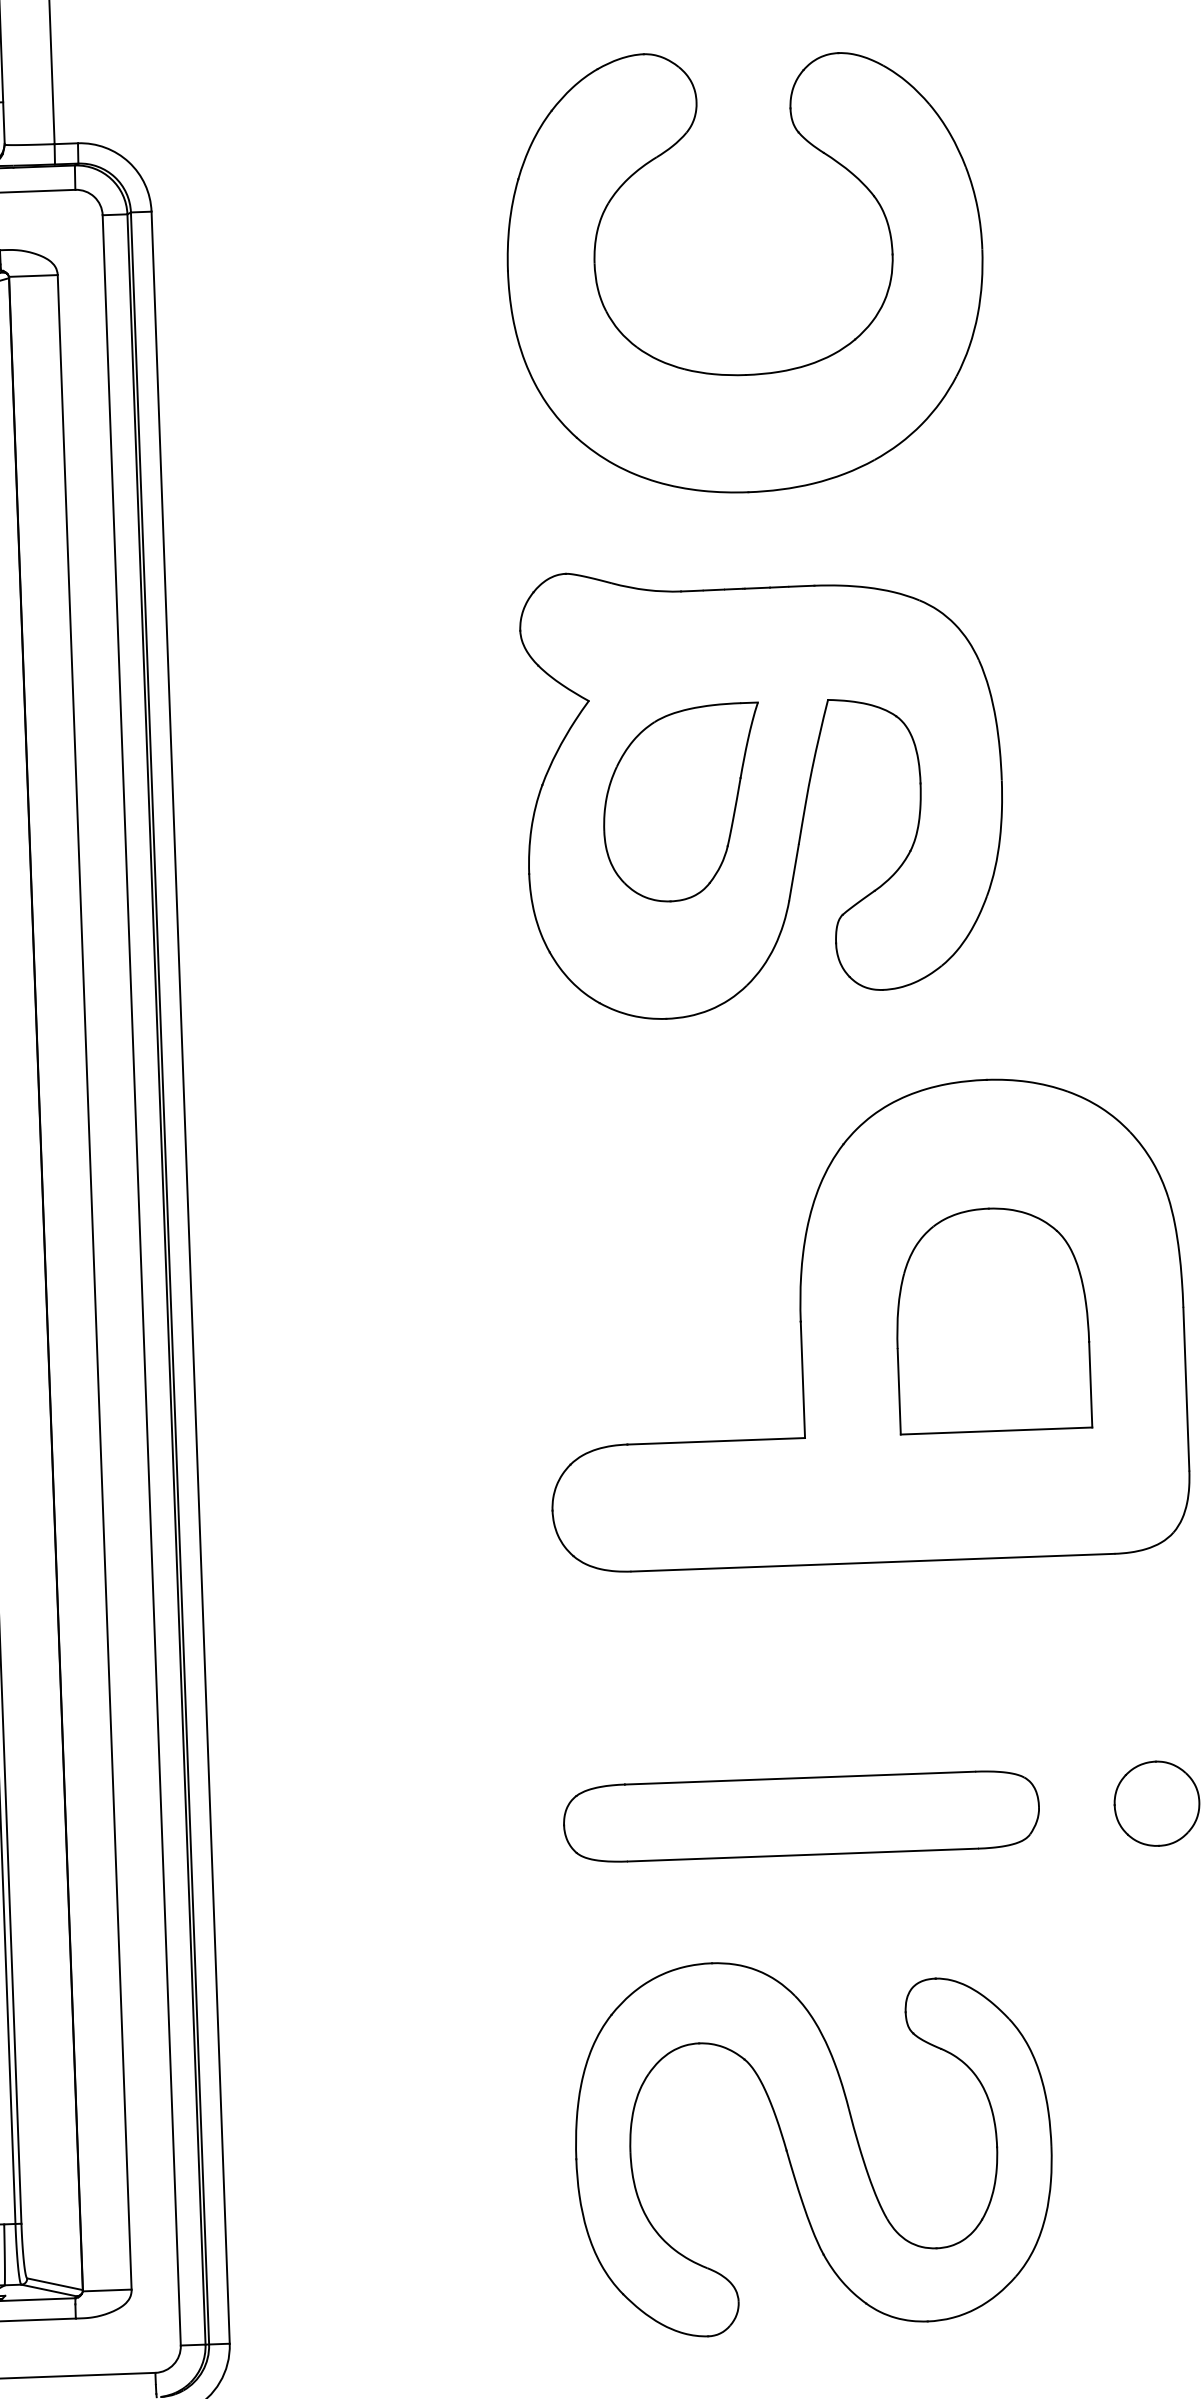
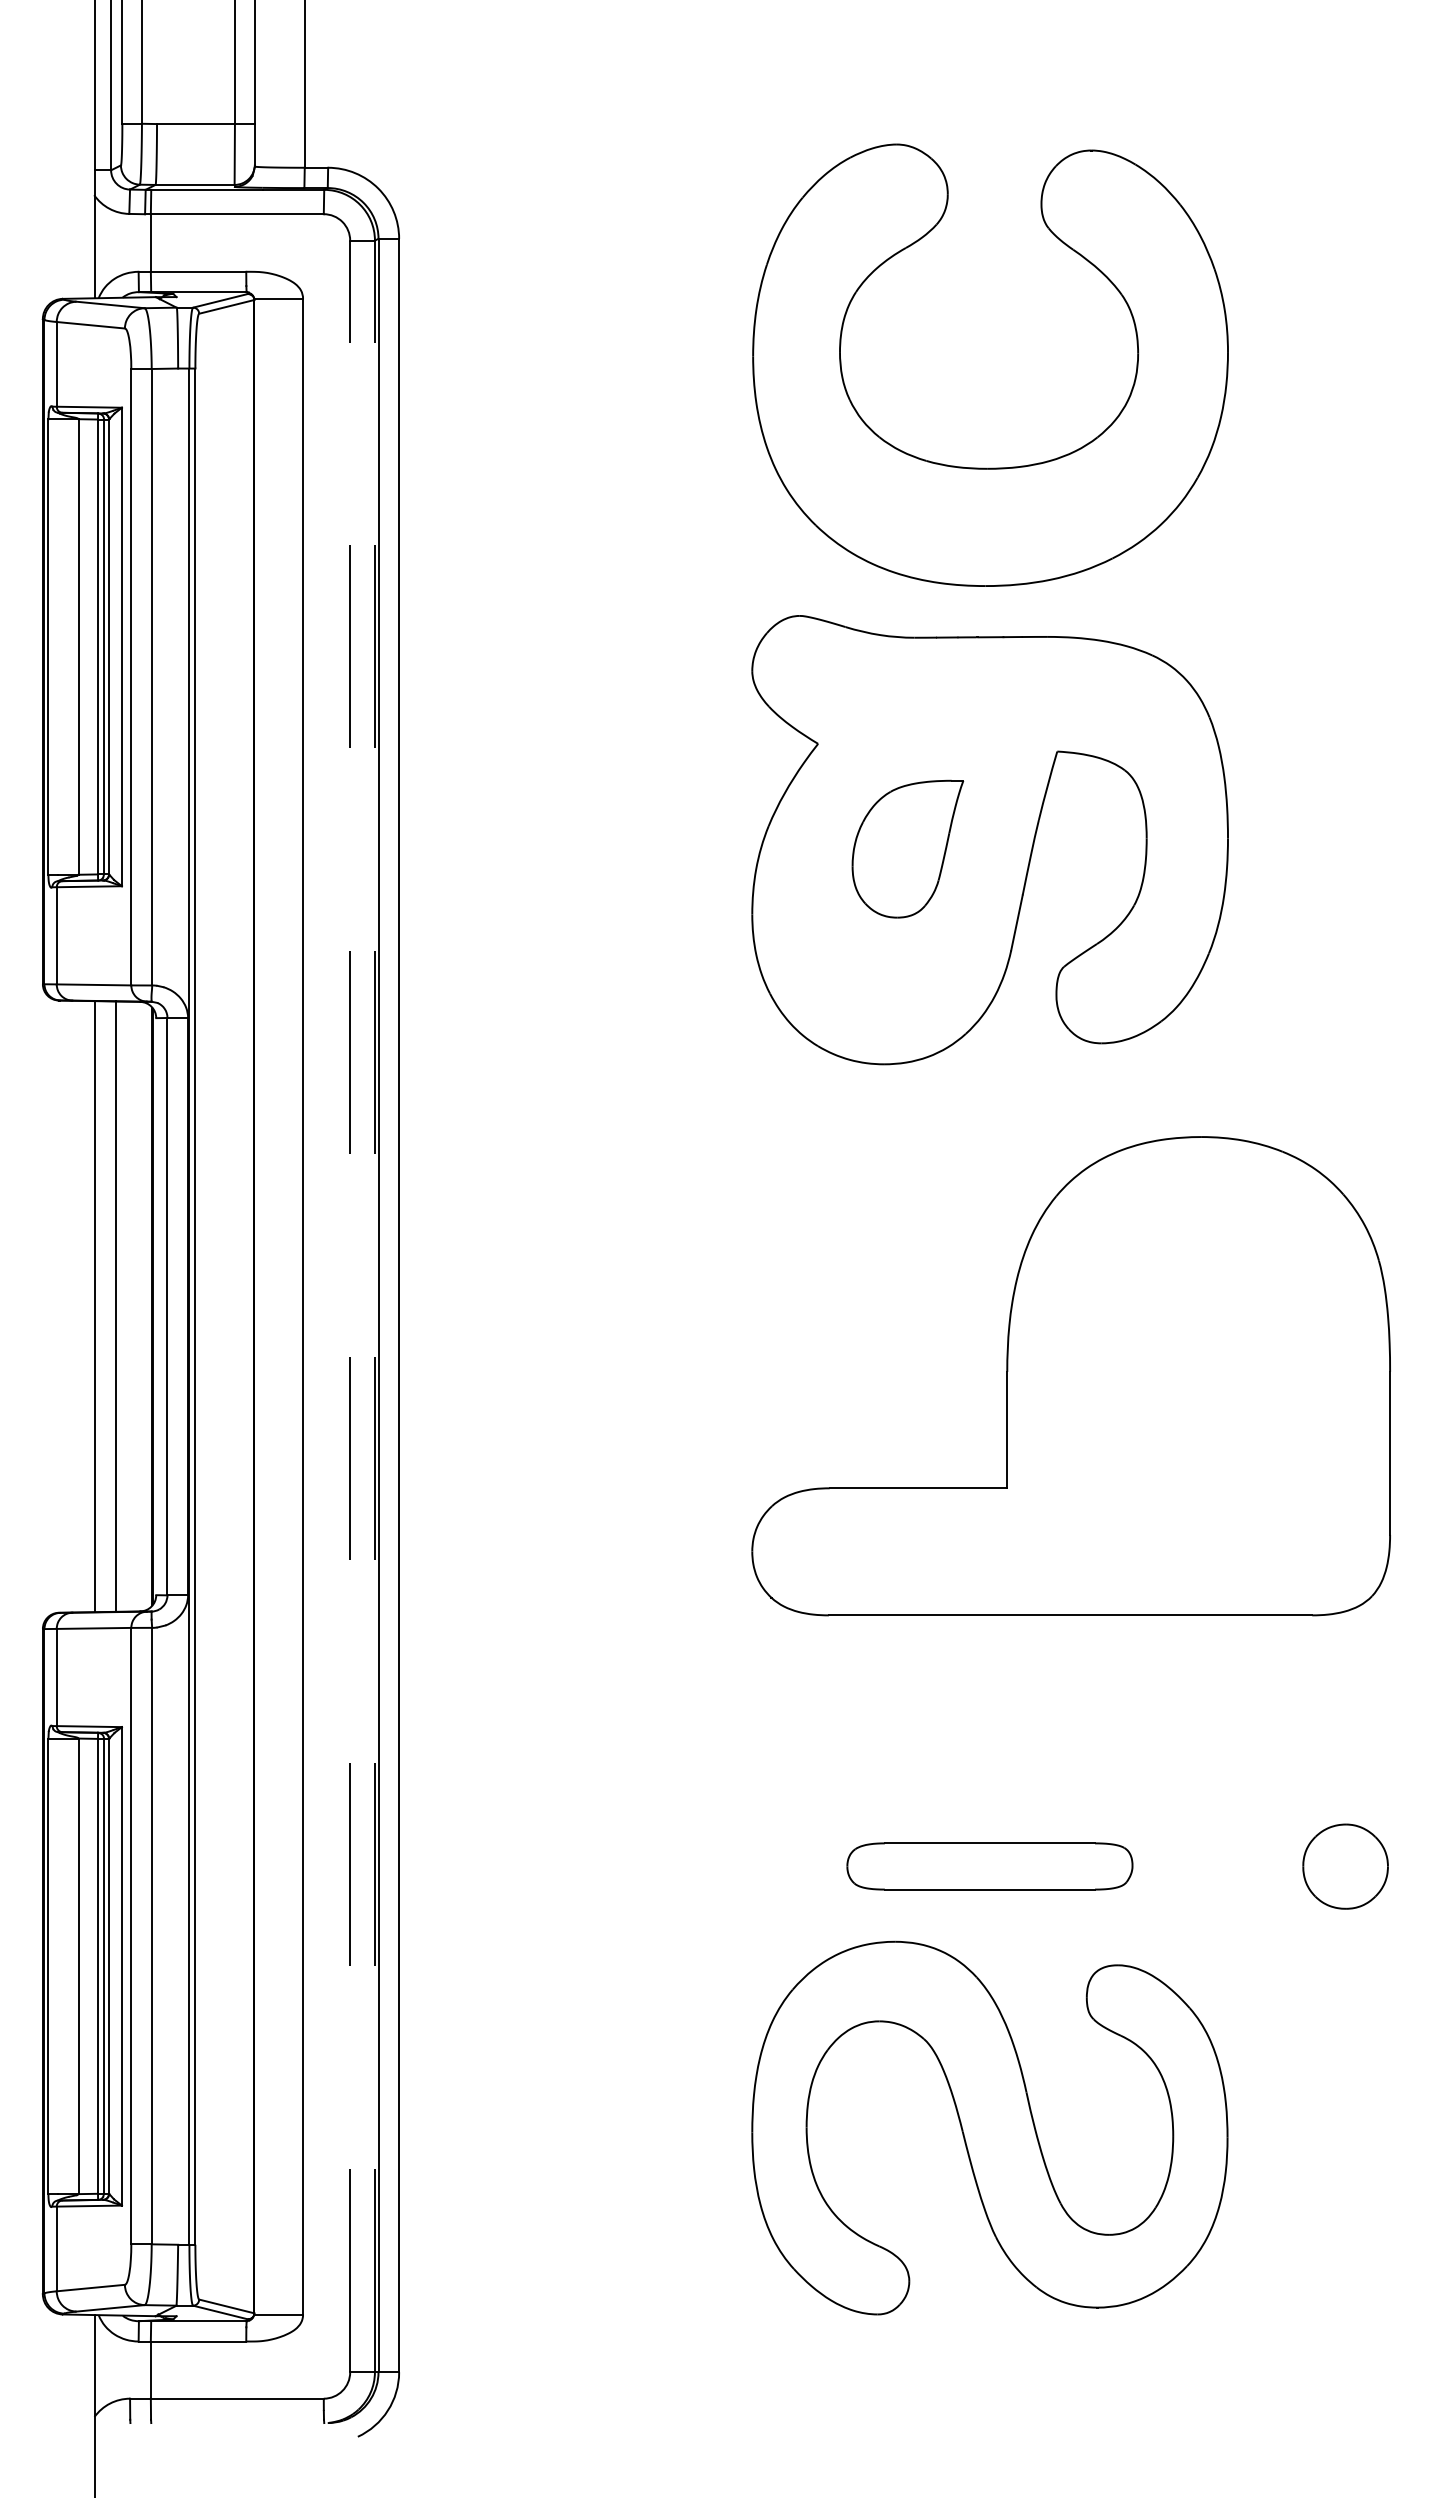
part: (749, 373) -> (990, 467), moved
part: (681, 802) -> (907, 848), size x0.7
line: (166, 1279) -> (374, 1306), solid -> dashed
line: (142, 1280) -> (350, 1306), solid -> dashed
part: (992, 1319) -> (1198, 1376), removed
part: (801, 1816) -> (989, 1866), size x0.6
part: (813, 2145) -> (989, 2127), moved

